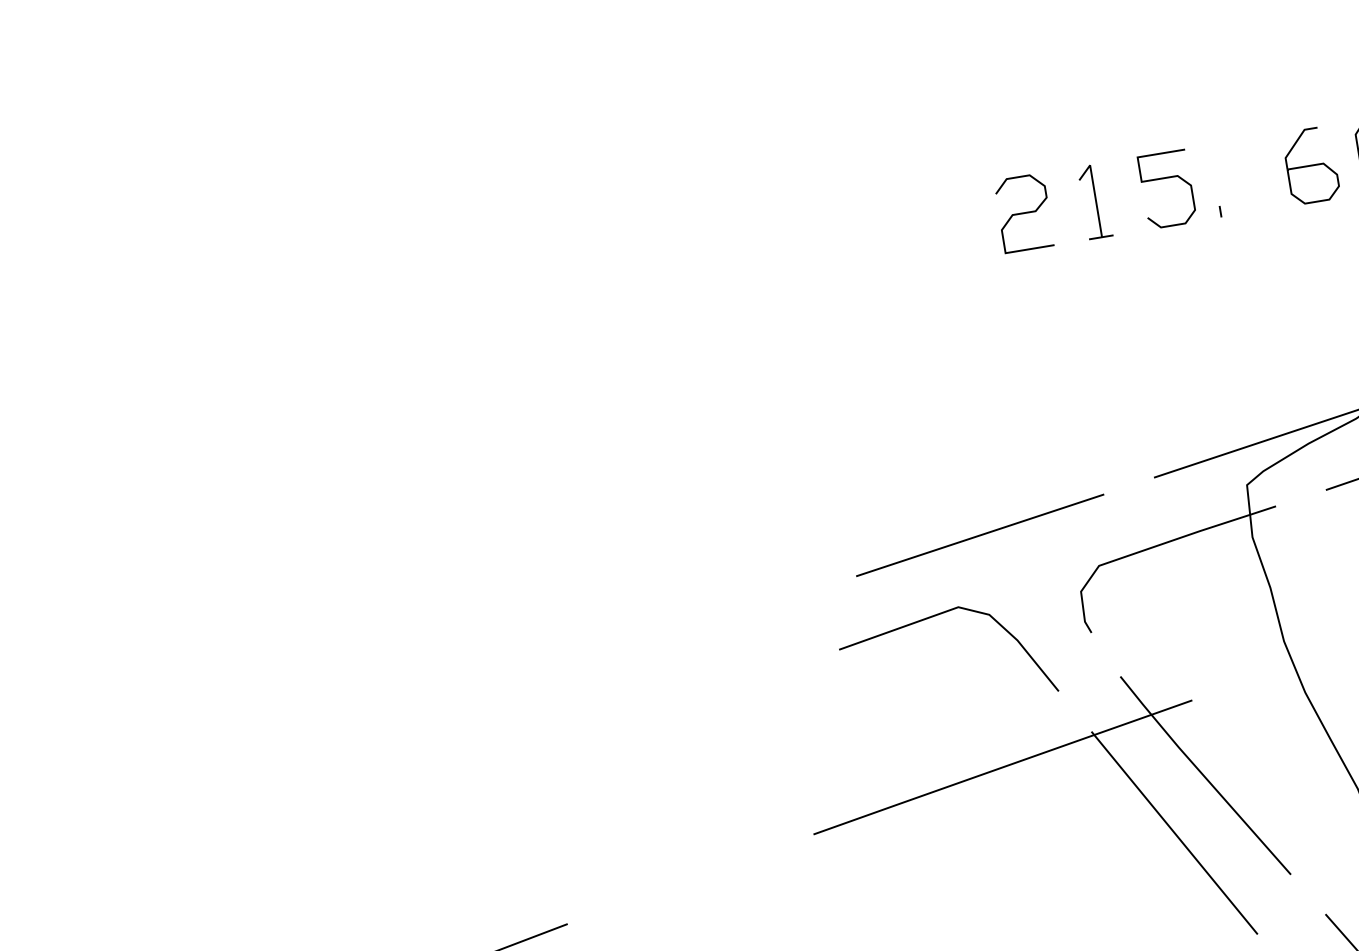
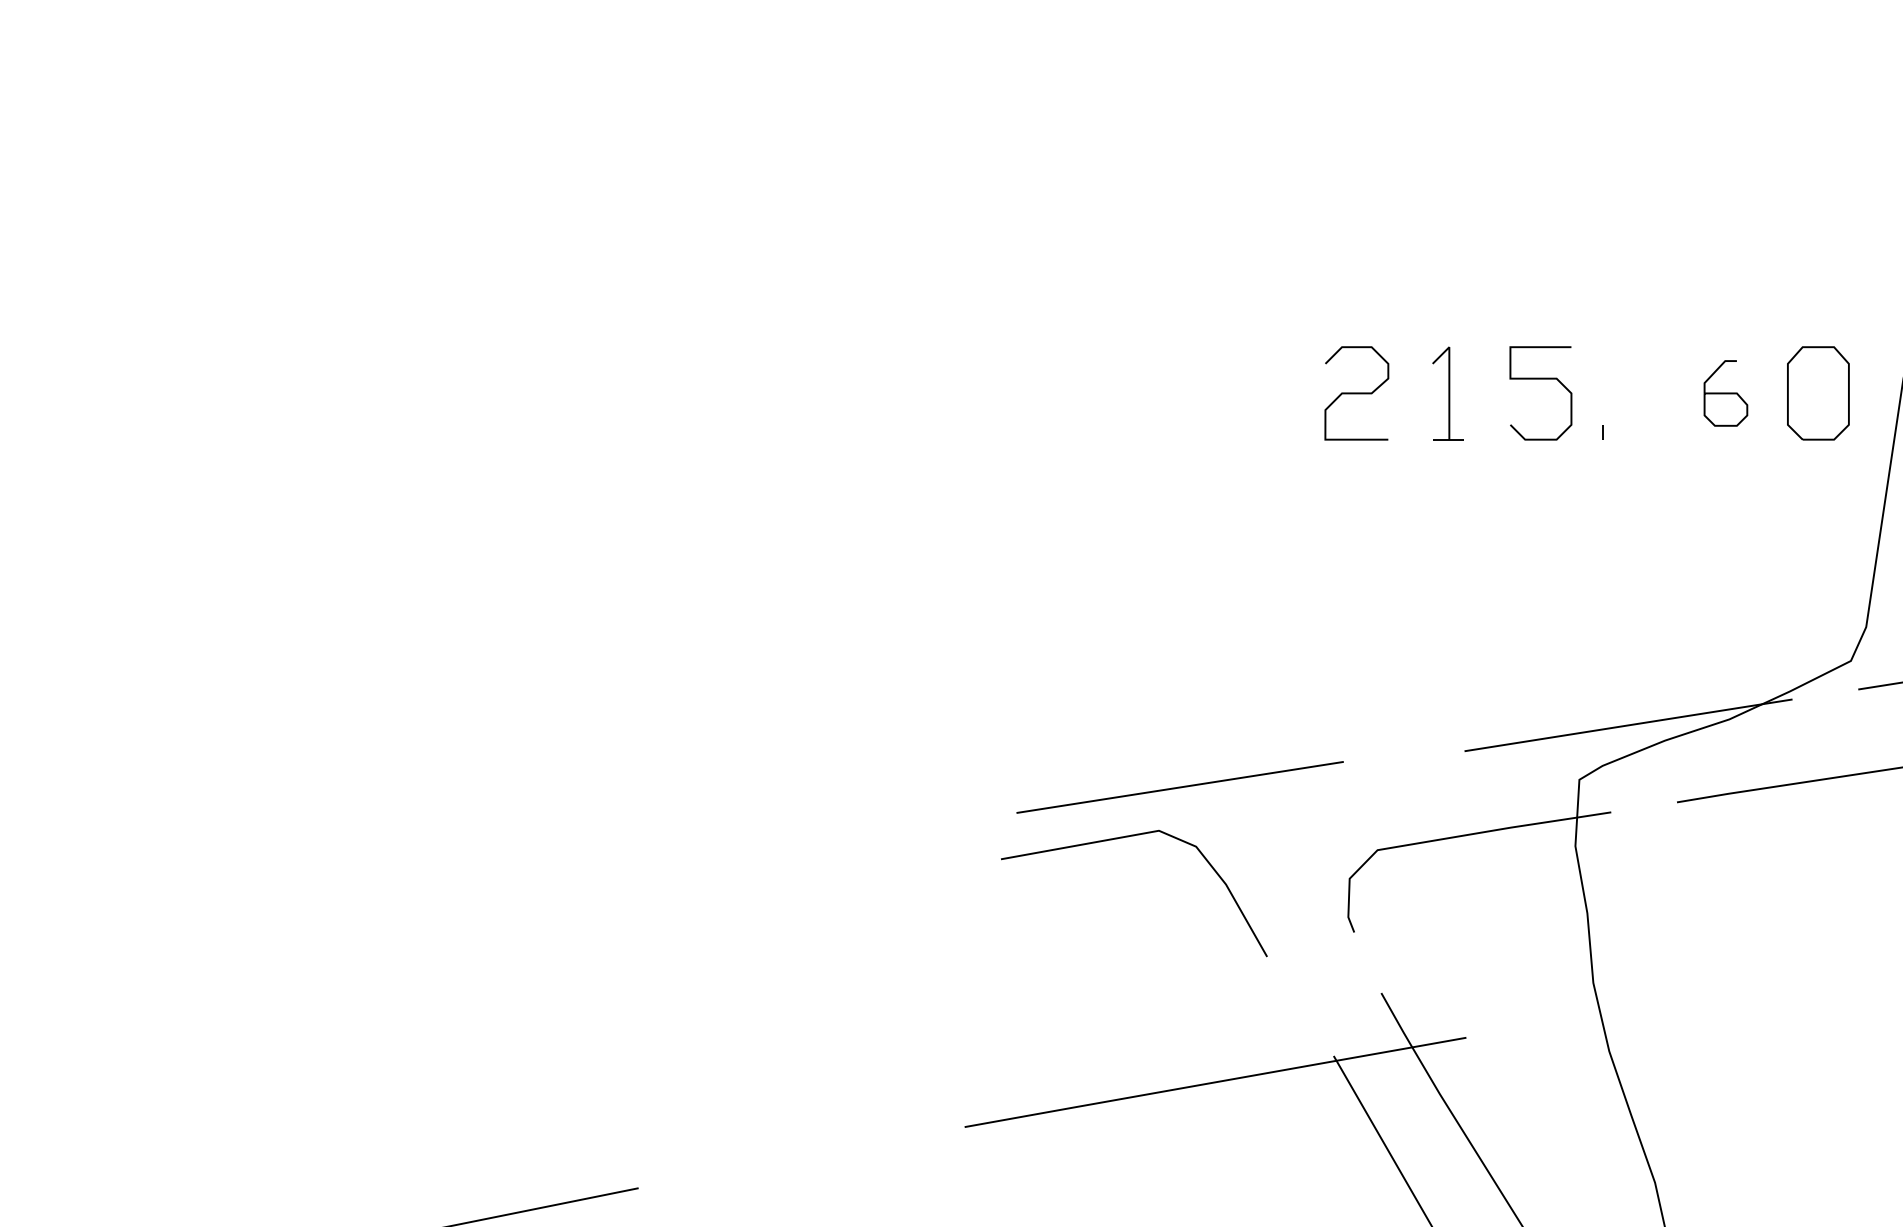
part: (1310, 165) -> (1725, 393), size x0.7
line: (979, 535) -> (1179, 787), moved
line: (931, 617) -> (1123, 838), moved

